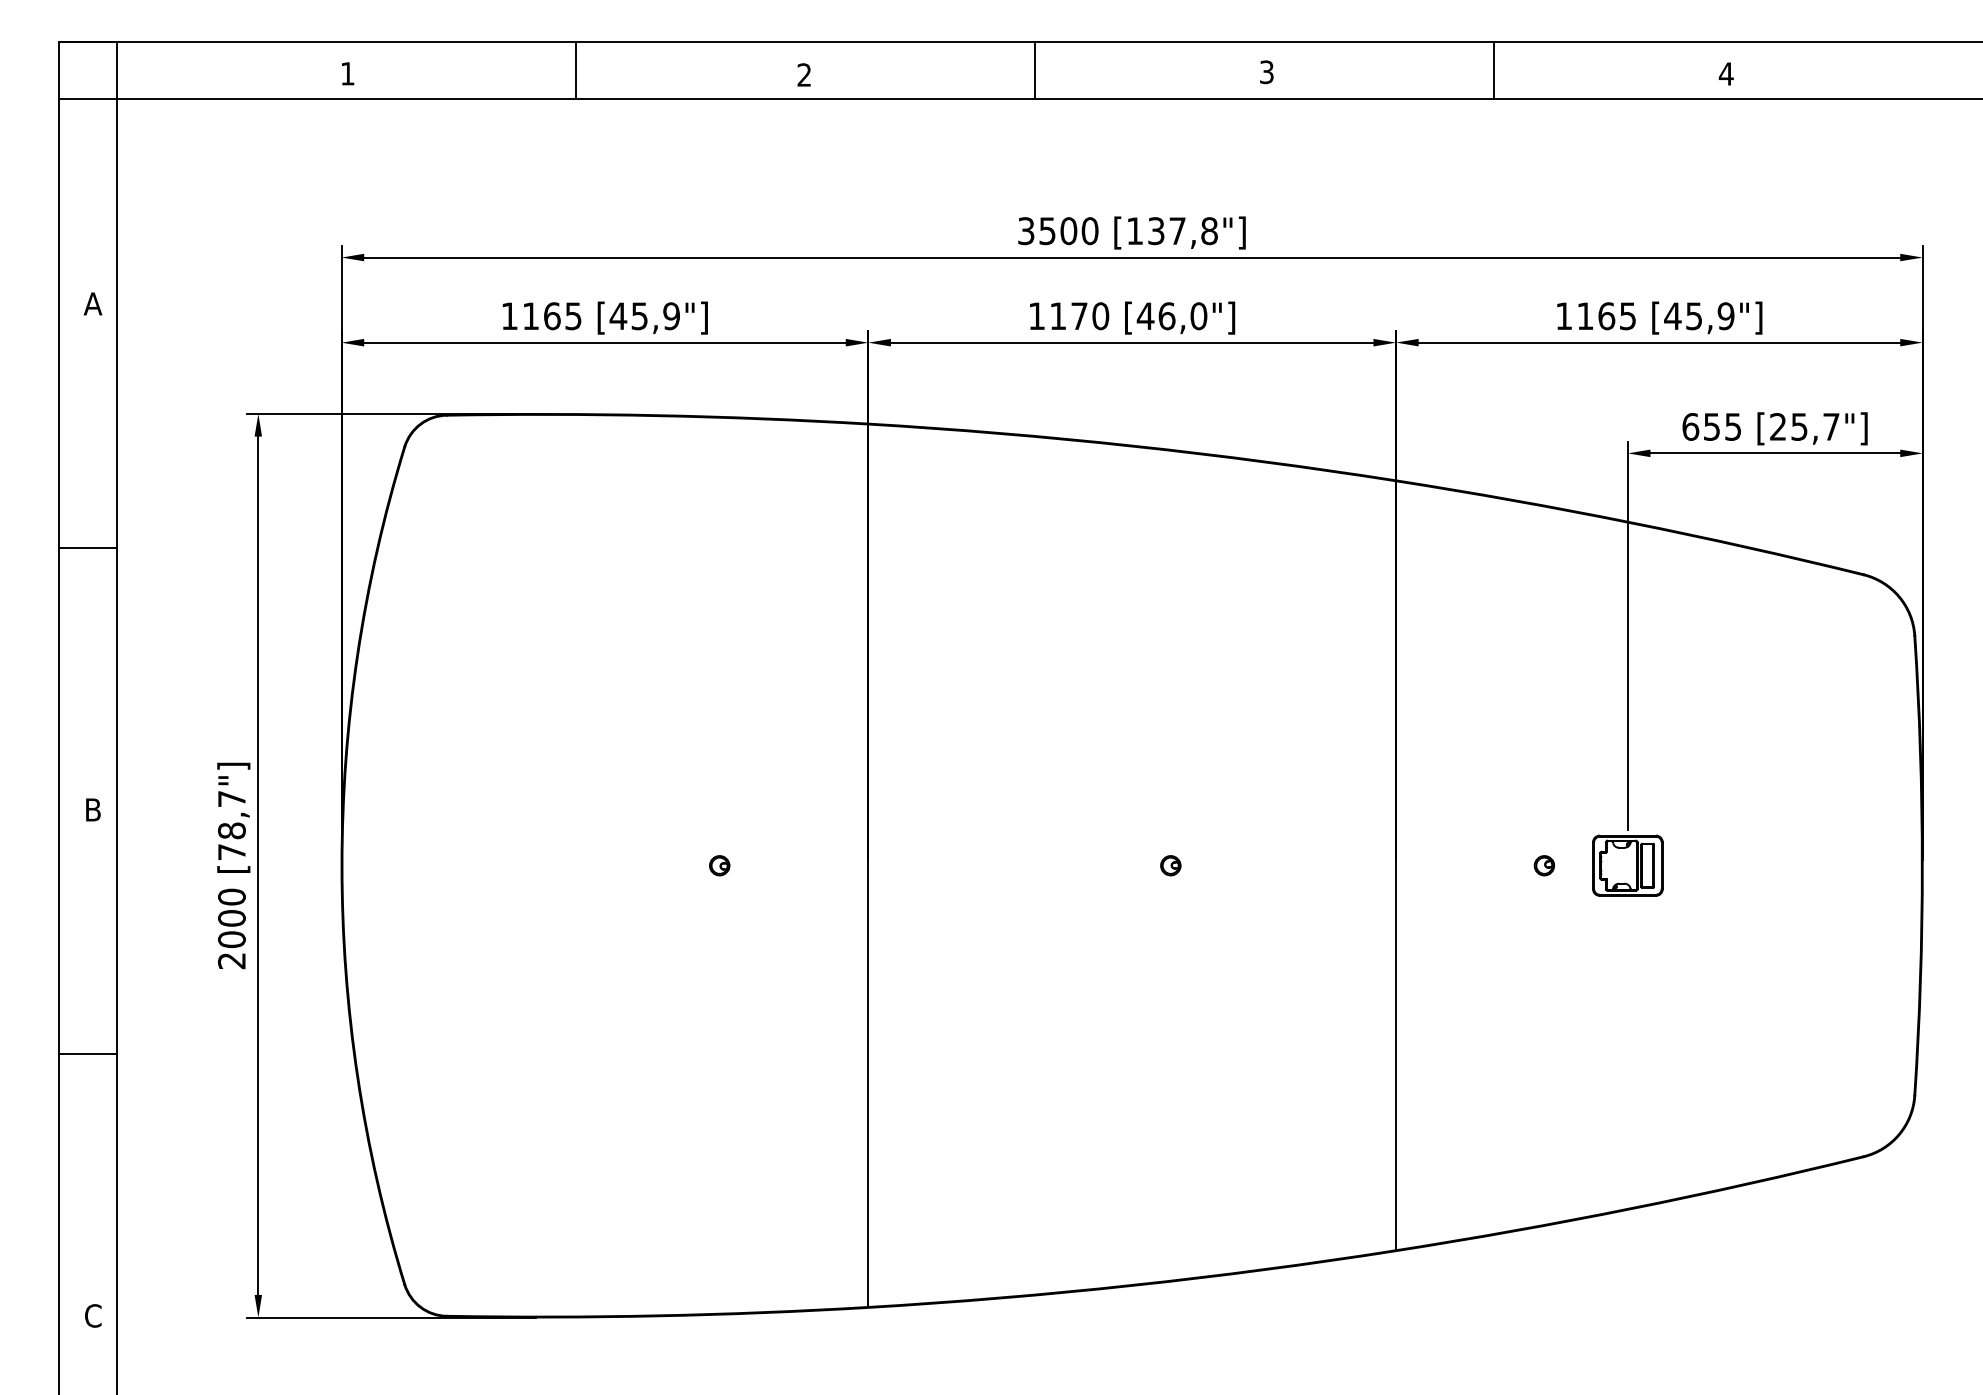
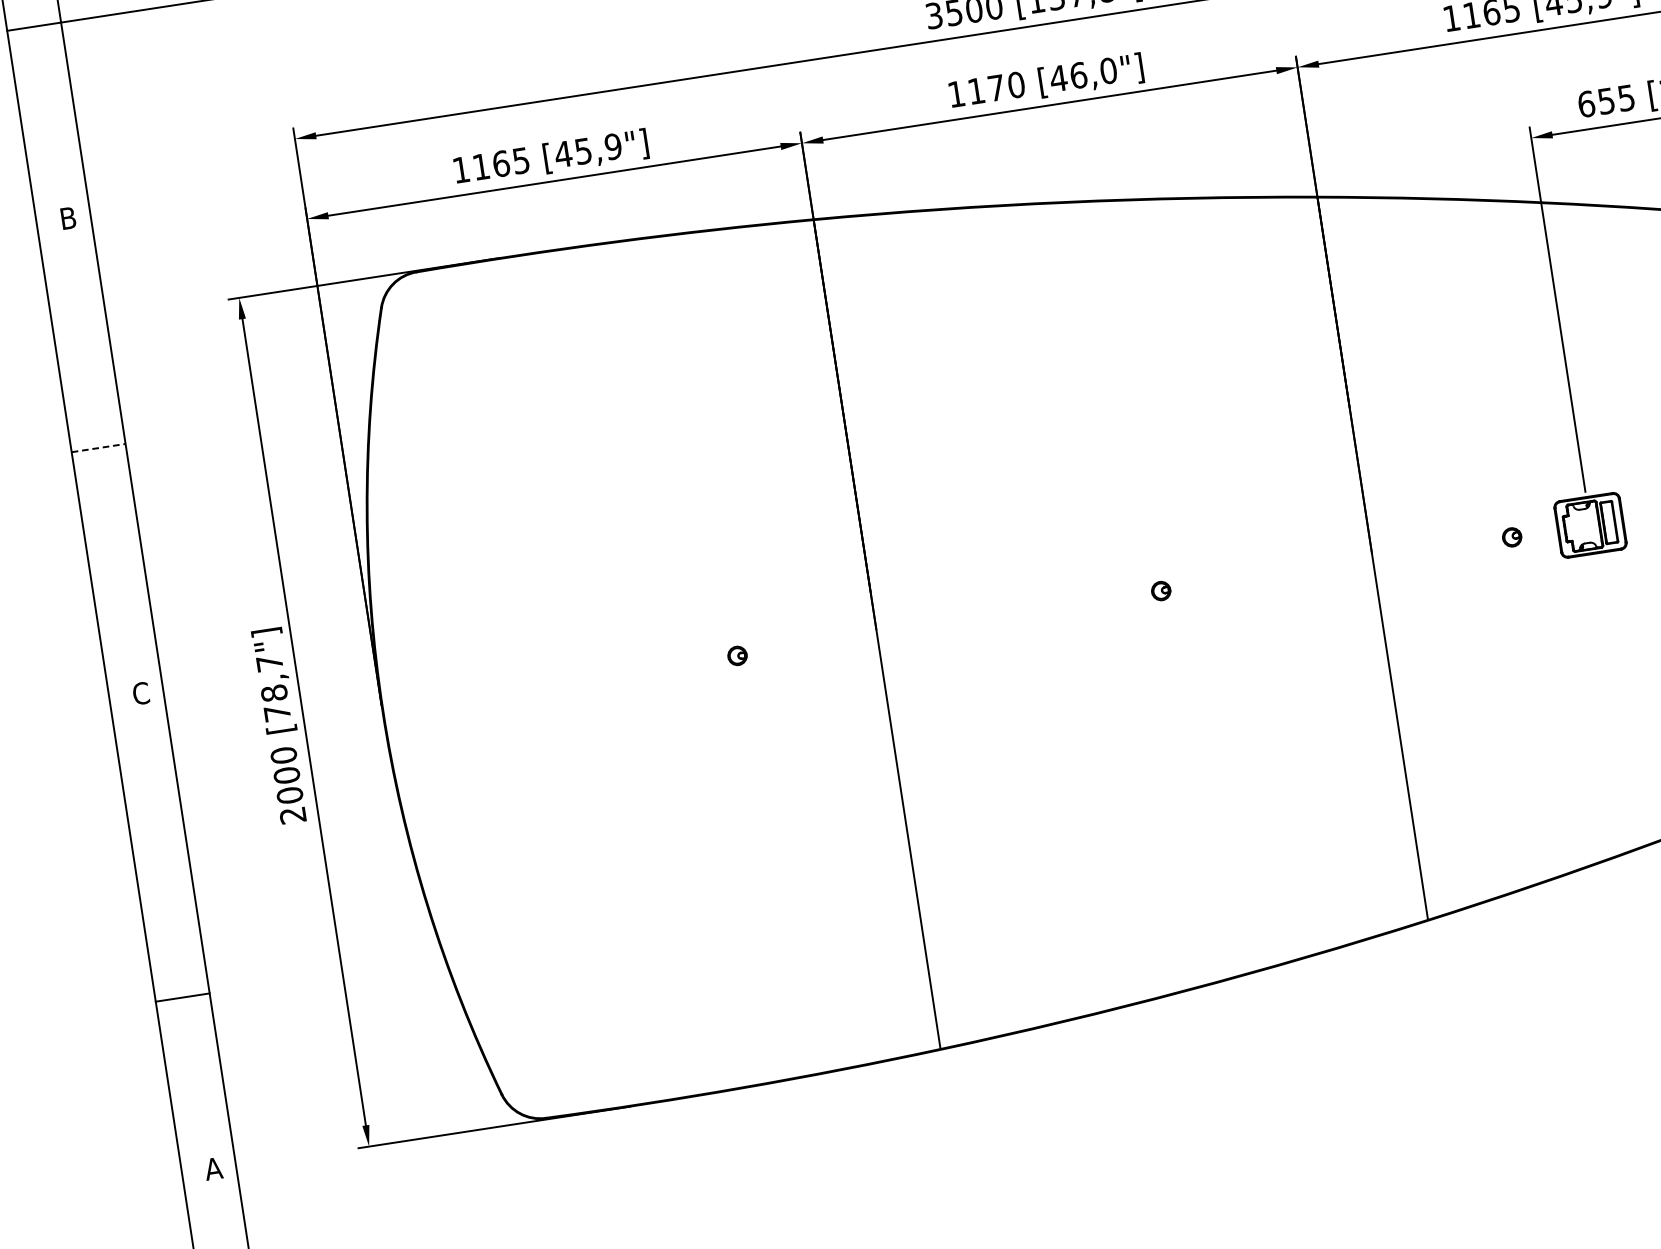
text: (92, 303) -> (67, 217), A -> B
line: (88, 547) -> (98, 447), solid -> dashed
text: (93, 809) -> (141, 693), B -> C
line: (87, 1053) -> (182, 997), moved
text: (92, 1315) -> (213, 1168), C -> A

